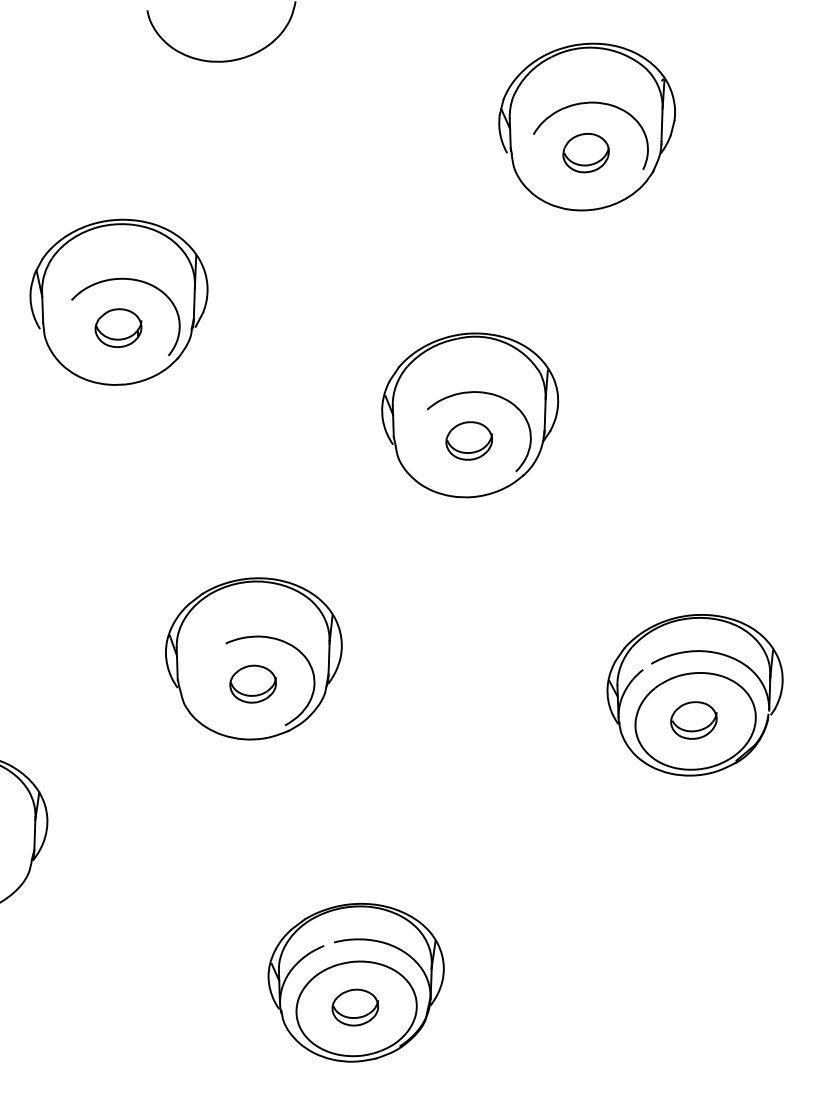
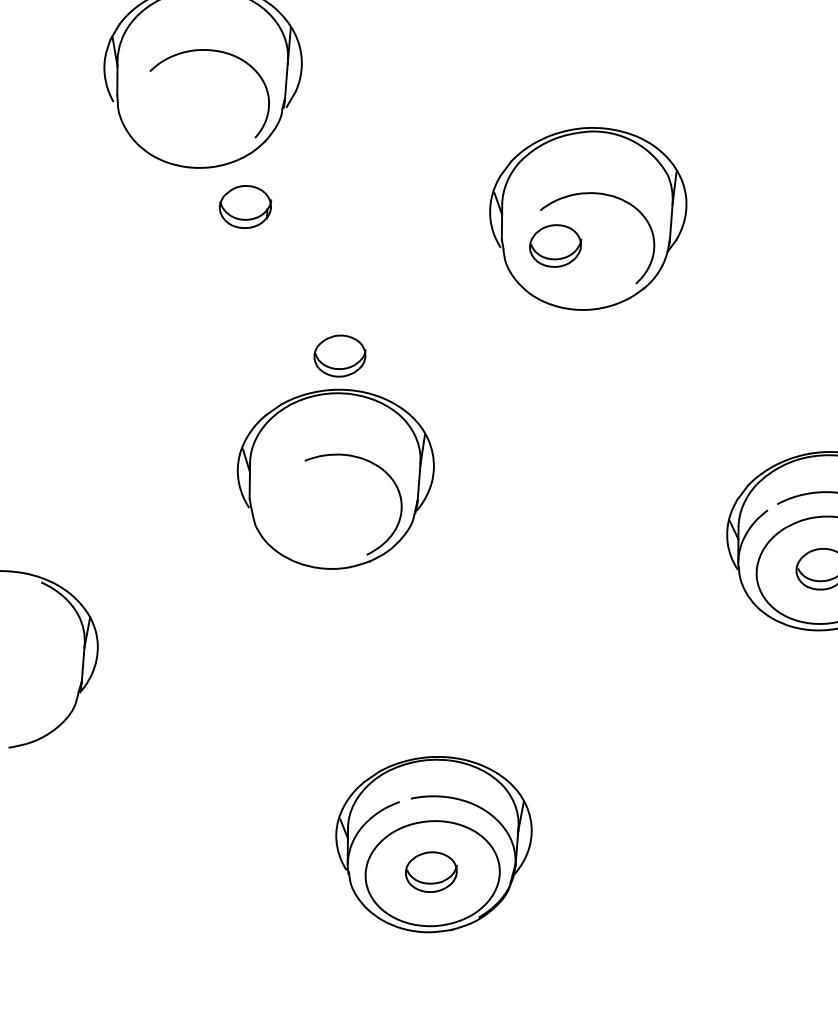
part: (118, 327) -> (245, 206), moved
part: (468, 440) -> (554, 245), moved
part: (252, 683) -> (339, 355), moved

